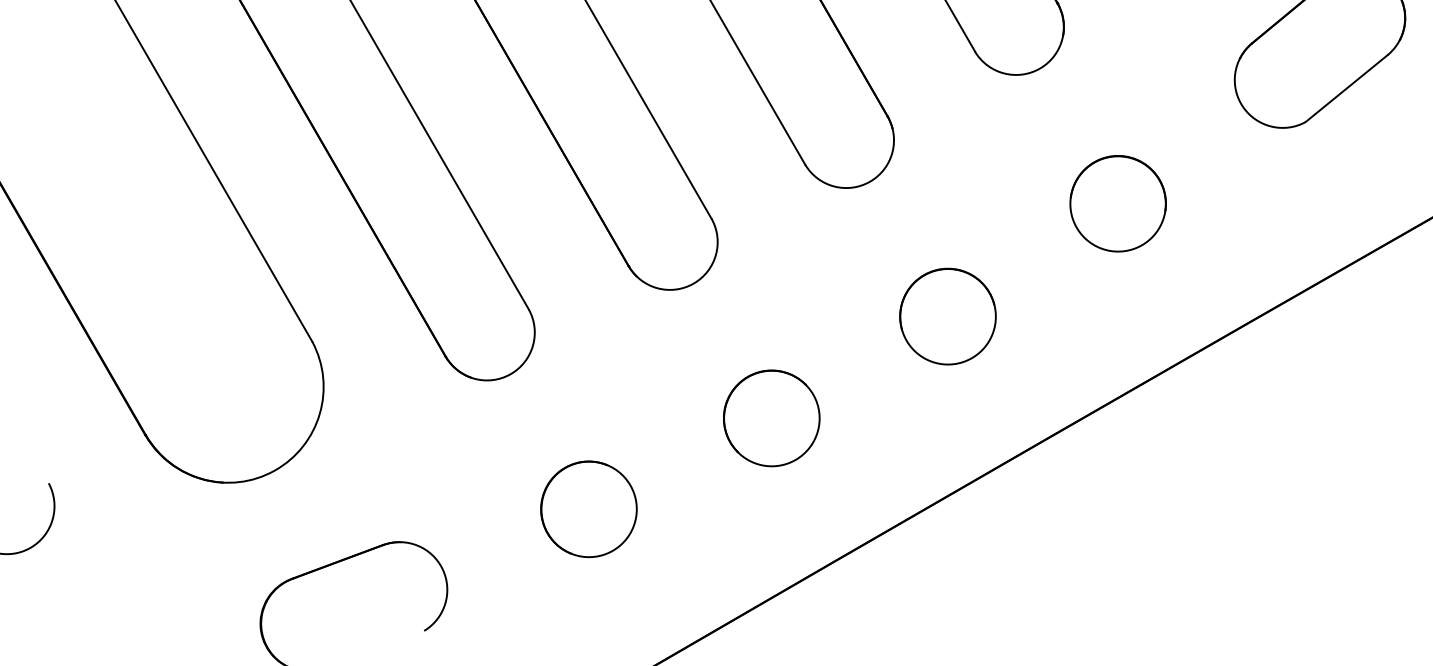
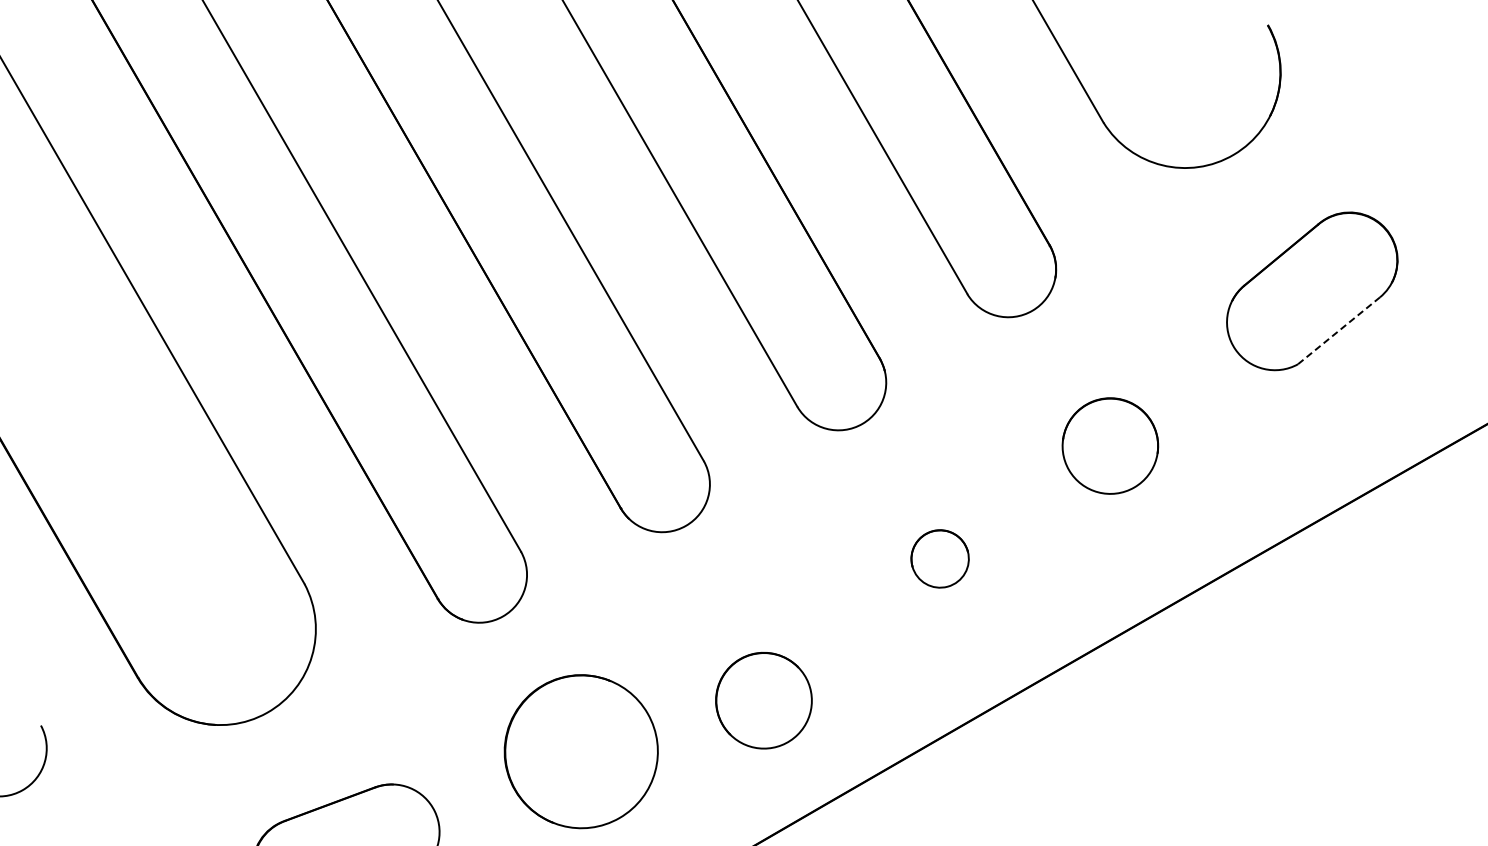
line: (1347, 88) -> (1339, 330), solid -> dashed
part: (947, 316) -> (939, 558), size x0.6
part: (771, 418) -> (763, 700), moved
part: (588, 509) -> (580, 751), size x1.6

